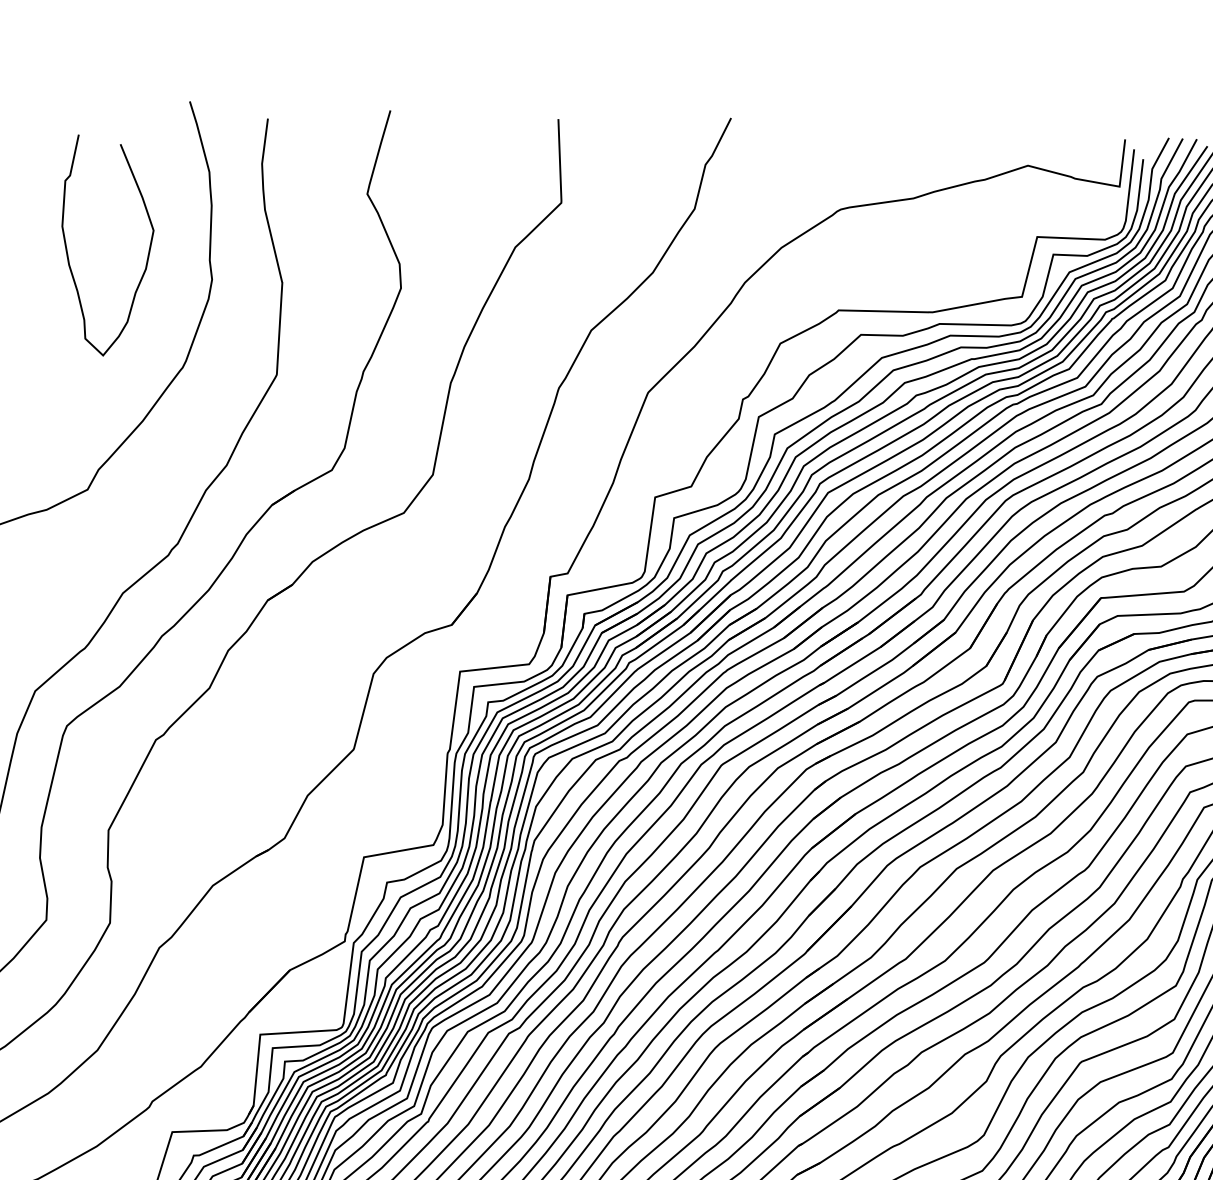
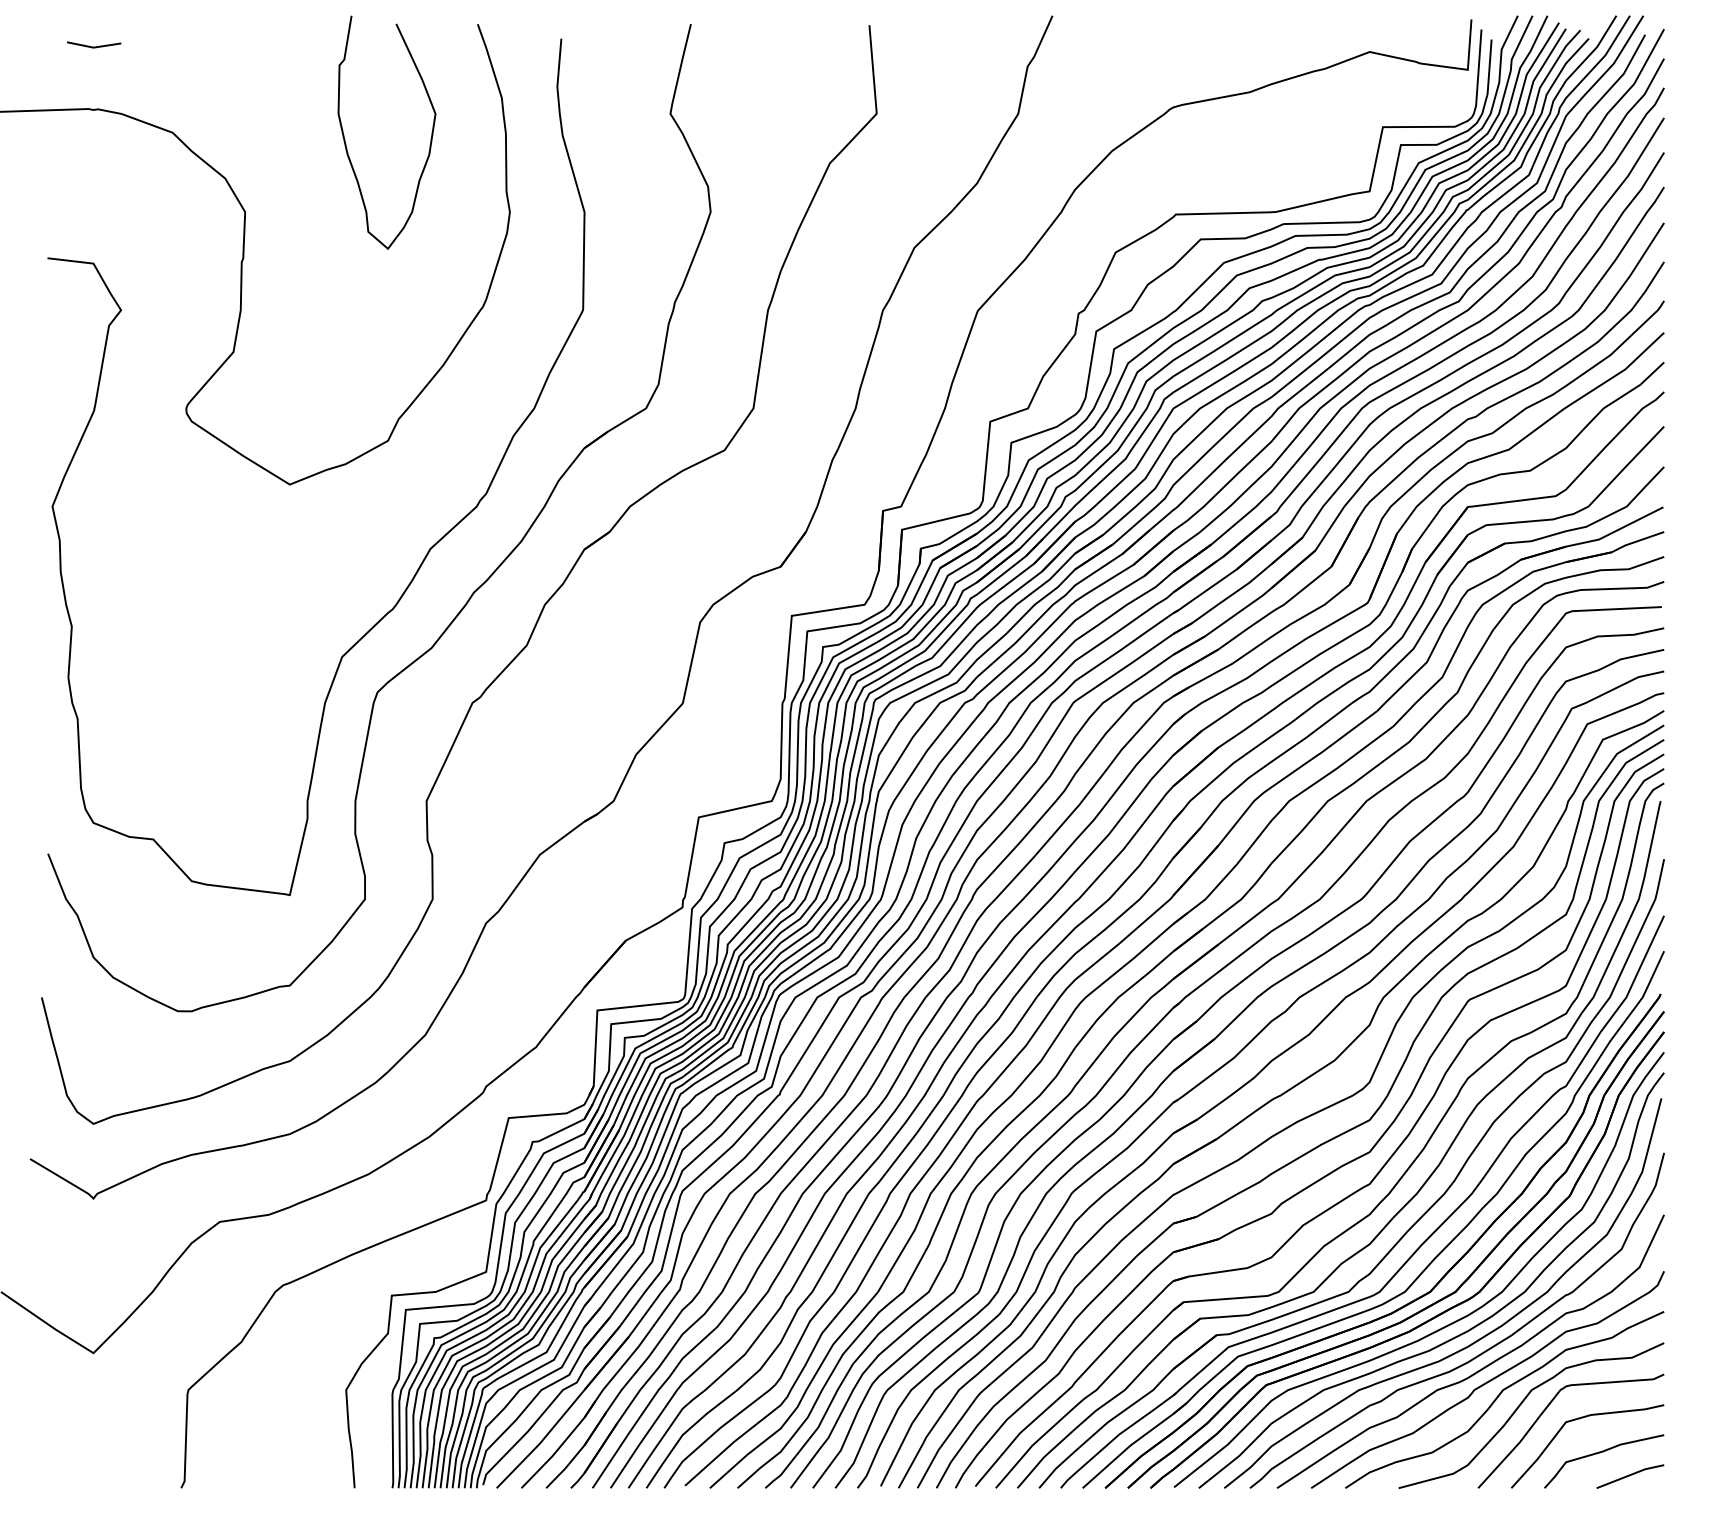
curve: (68, 254) -> (346, 143), moved

